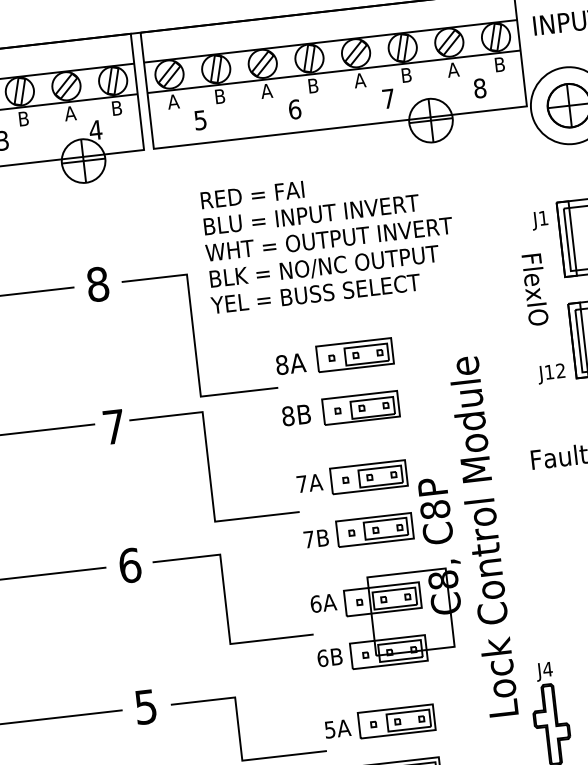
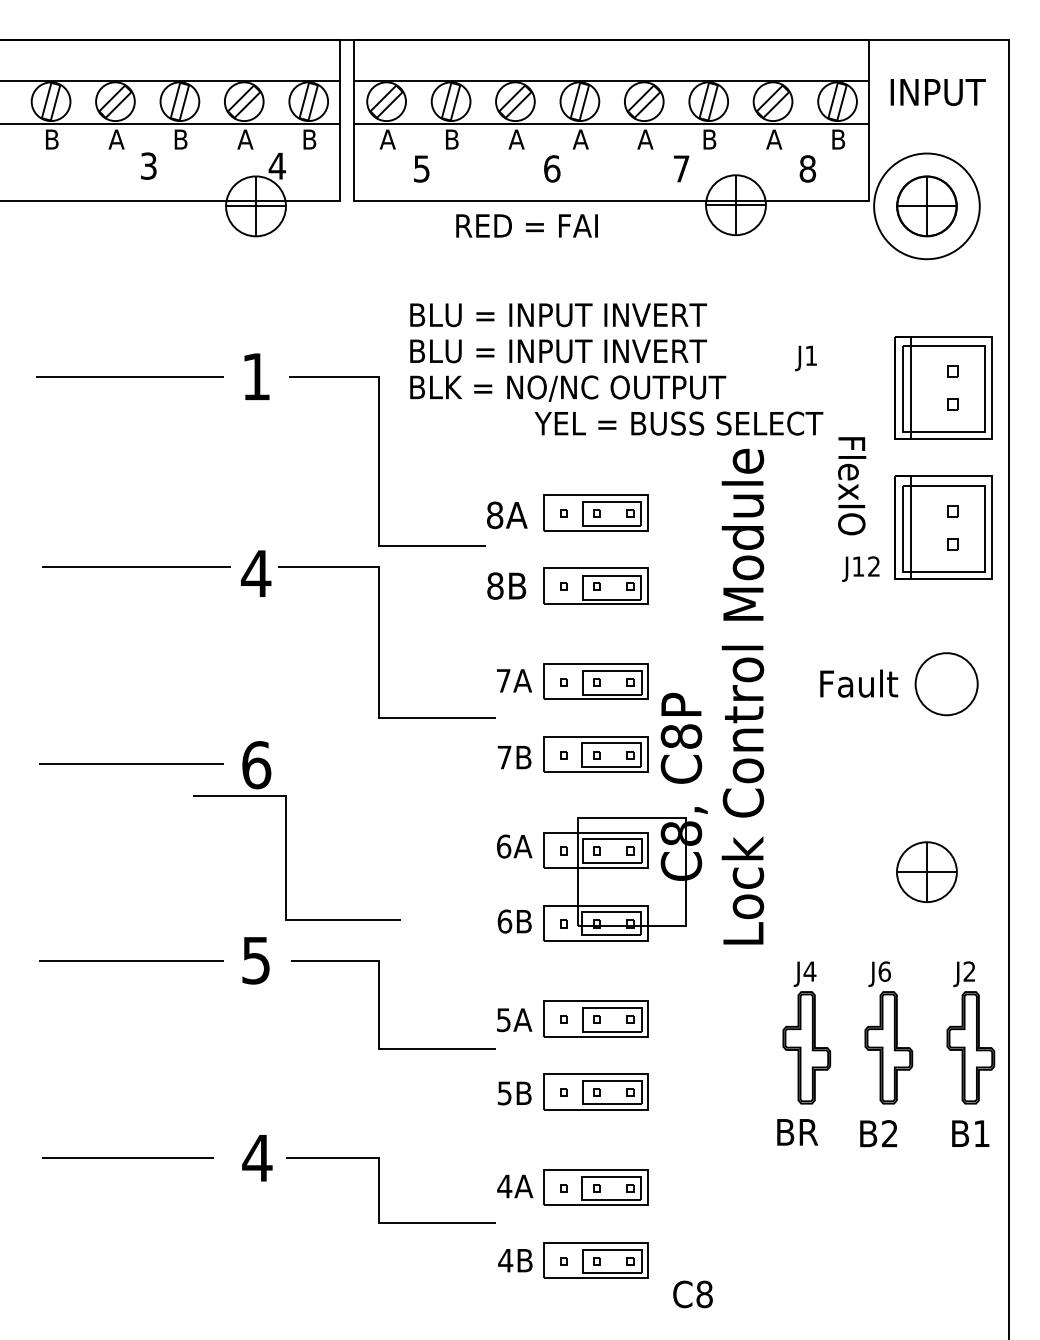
text: (313, 85) -> (580, 139), B -> A
text: (252, 194) -> (526, 225), moved
text: (539, 220) -> (805, 358), moved
text: (329, 239) -> (578, 351), WHT = OUTPUT INVERT -> BLU = INPUT INVERT
text: (98, 284) -> (256, 376), 8 -> 1
text: (535, 290) -> (852, 486), moved
text: (315, 293) -> (678, 423), moved
text: (113, 426) -> (255, 573), 7 -> 4
text: (483, 536) -> (742, 696), moved
curve: (225, 598) -> (286, 857), moved

